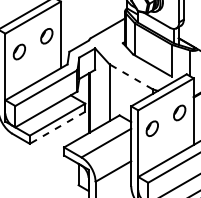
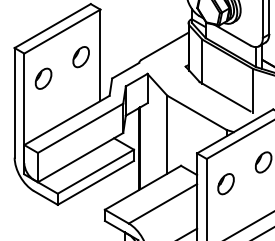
line: (131, 76) -> (197, 112), dashed -> solid
line: (57, 128) -> (95, 183), dashed -> solid

